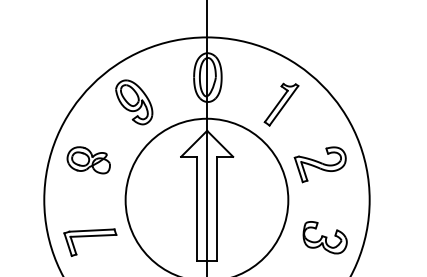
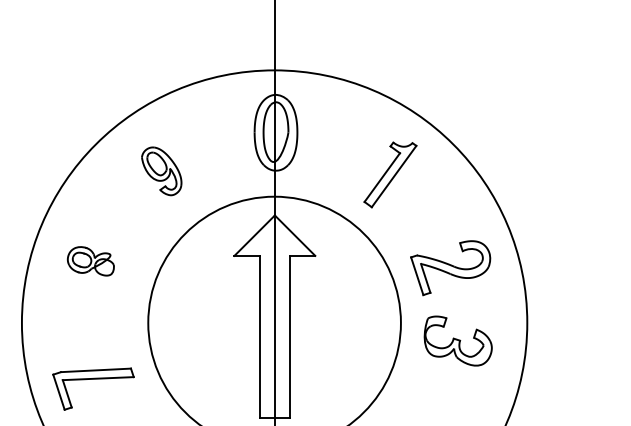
part: (134, 102) -> (162, 171), size x0.7
part: (88, 160) -> (90, 261), size x0.7
part: (324, 237) -> (457, 340), moved

